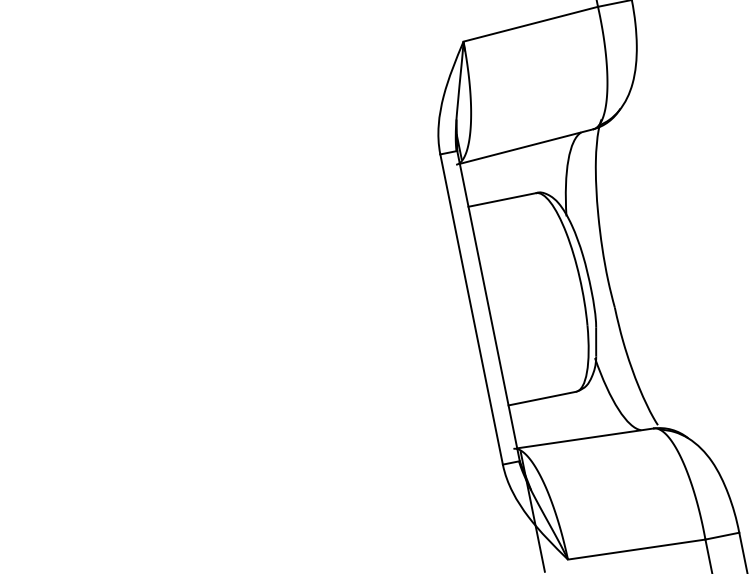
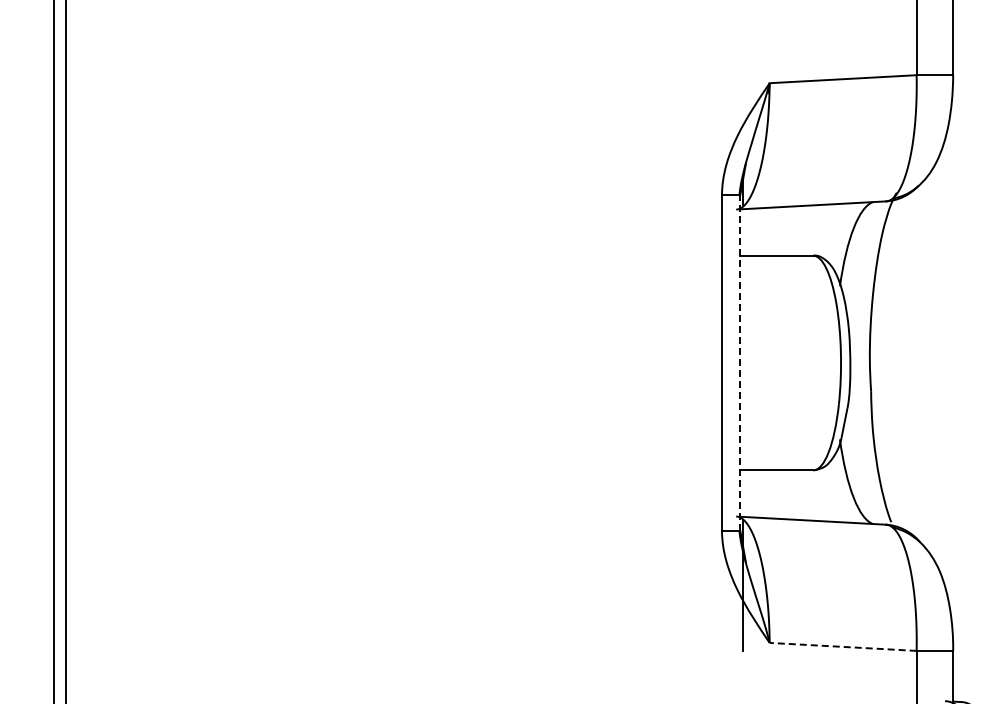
line: (488, 306) -> (740, 363), solid -> dashed
line: (636, 549) -> (843, 646), solid -> dashed

